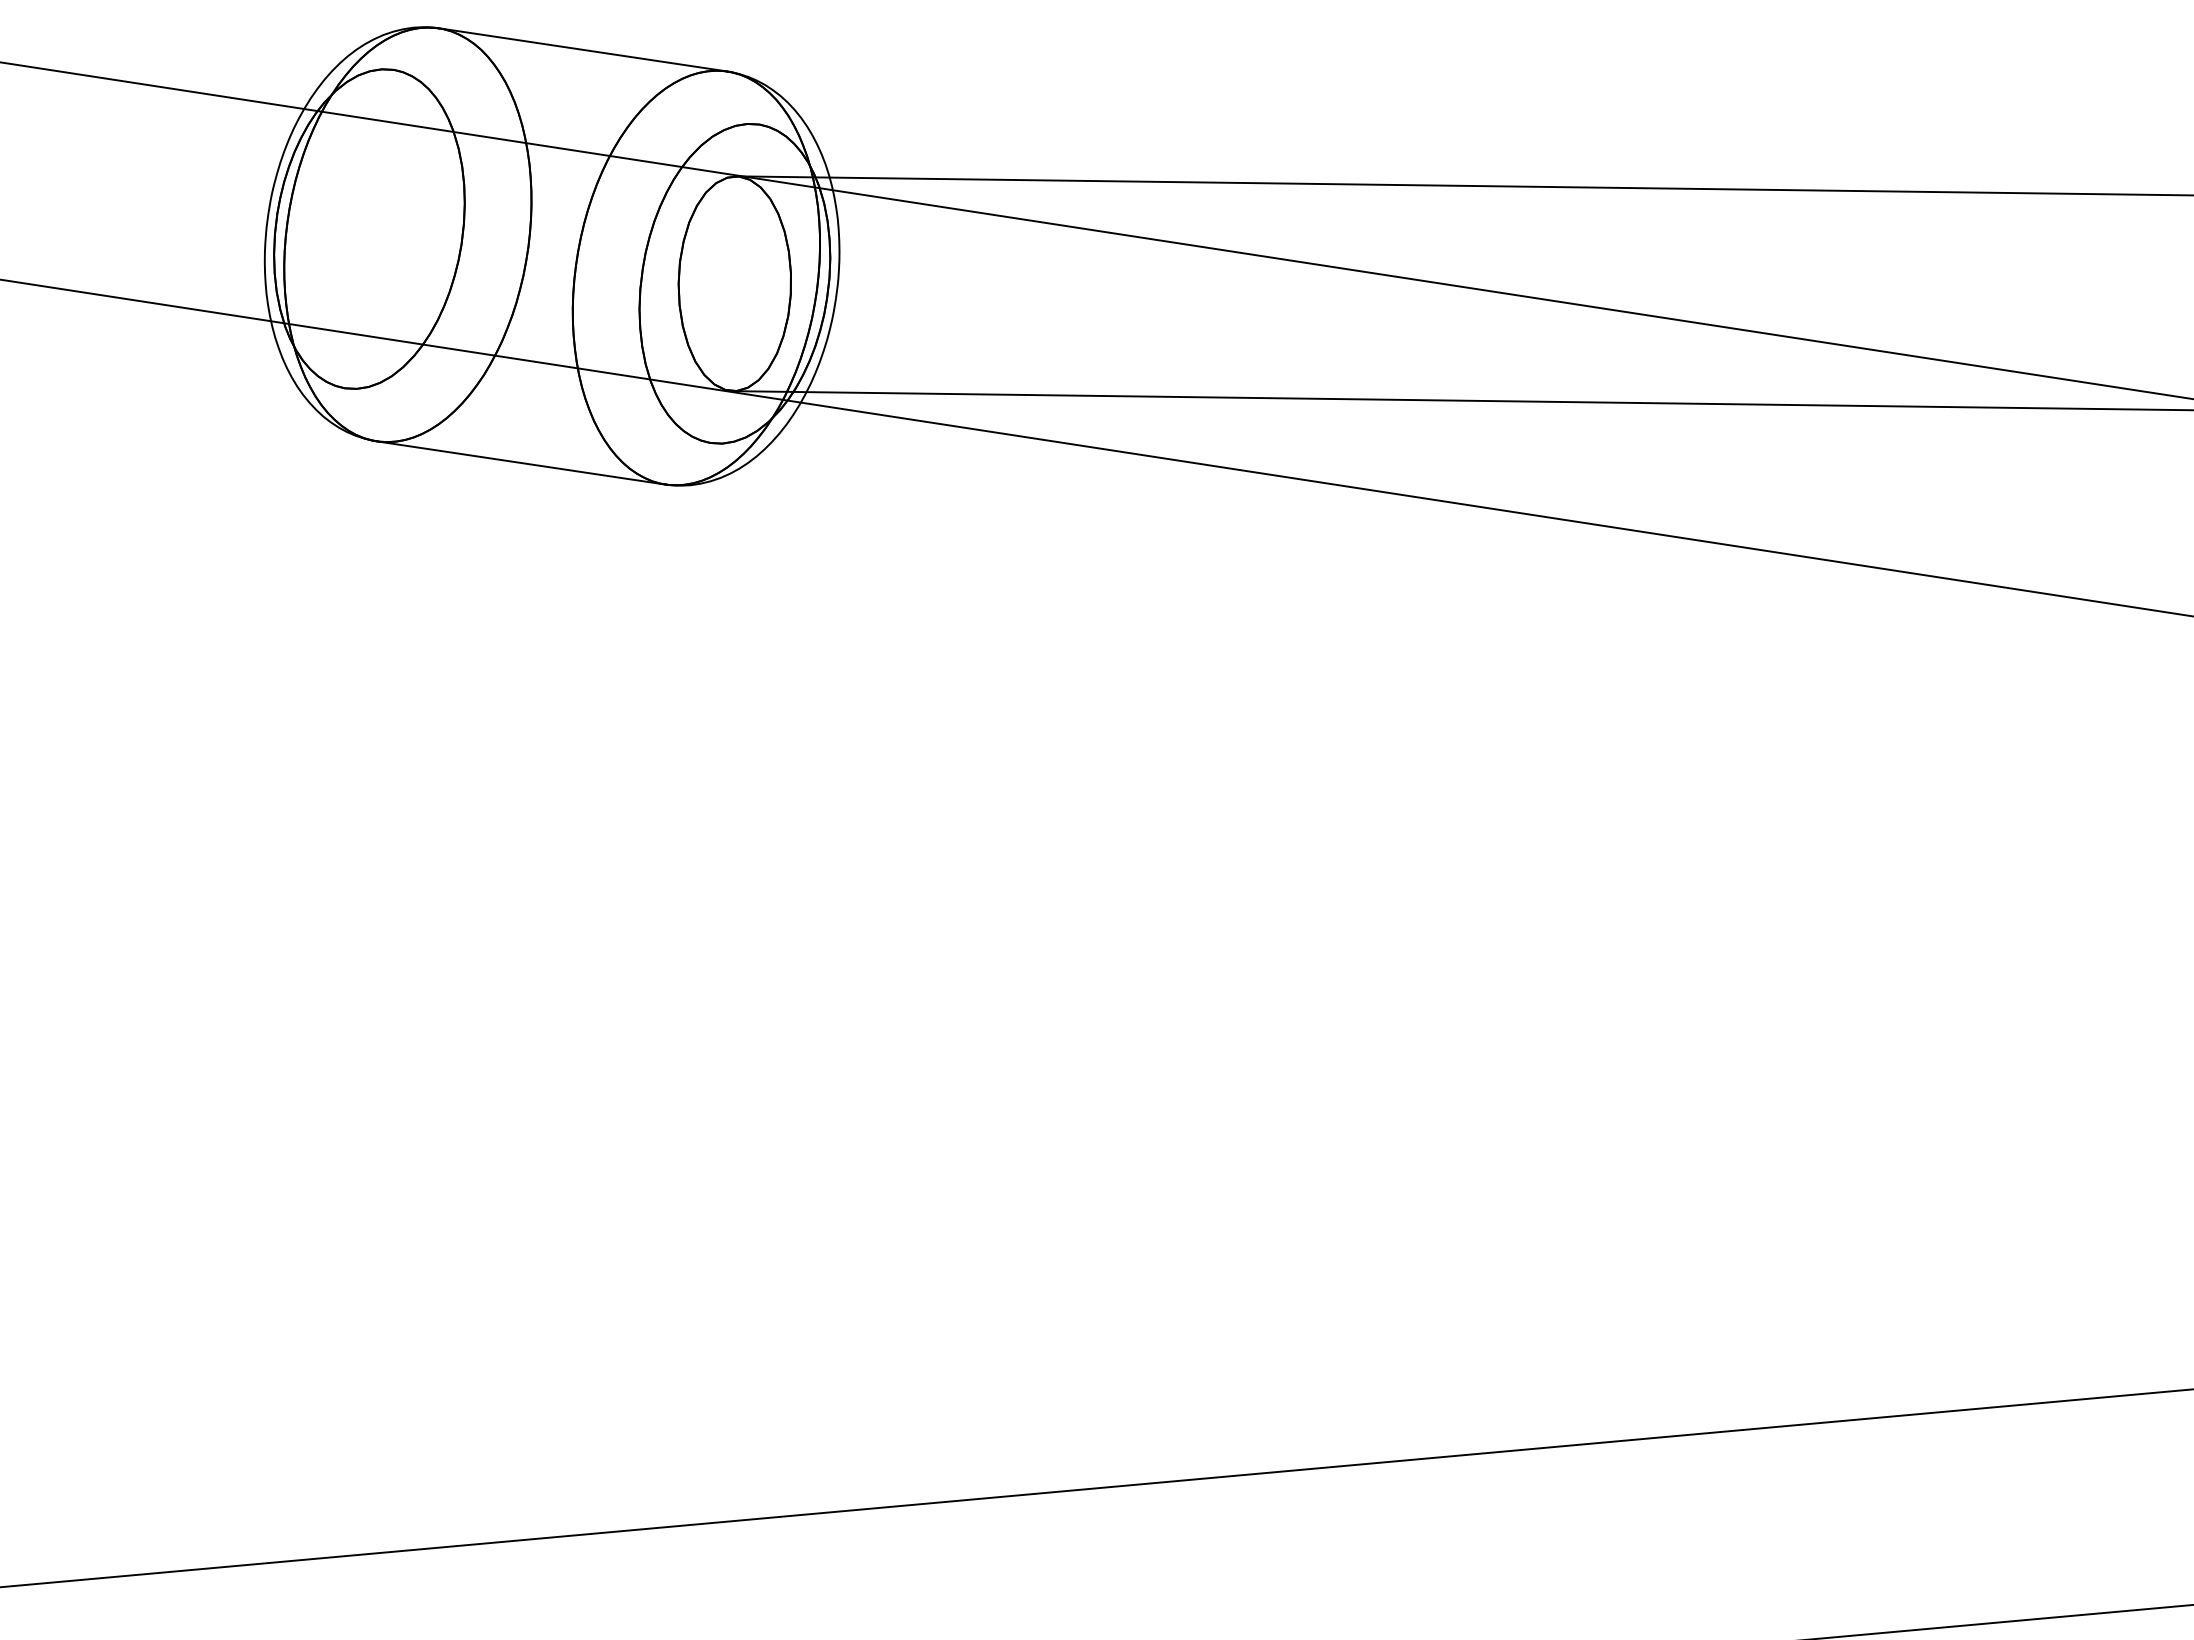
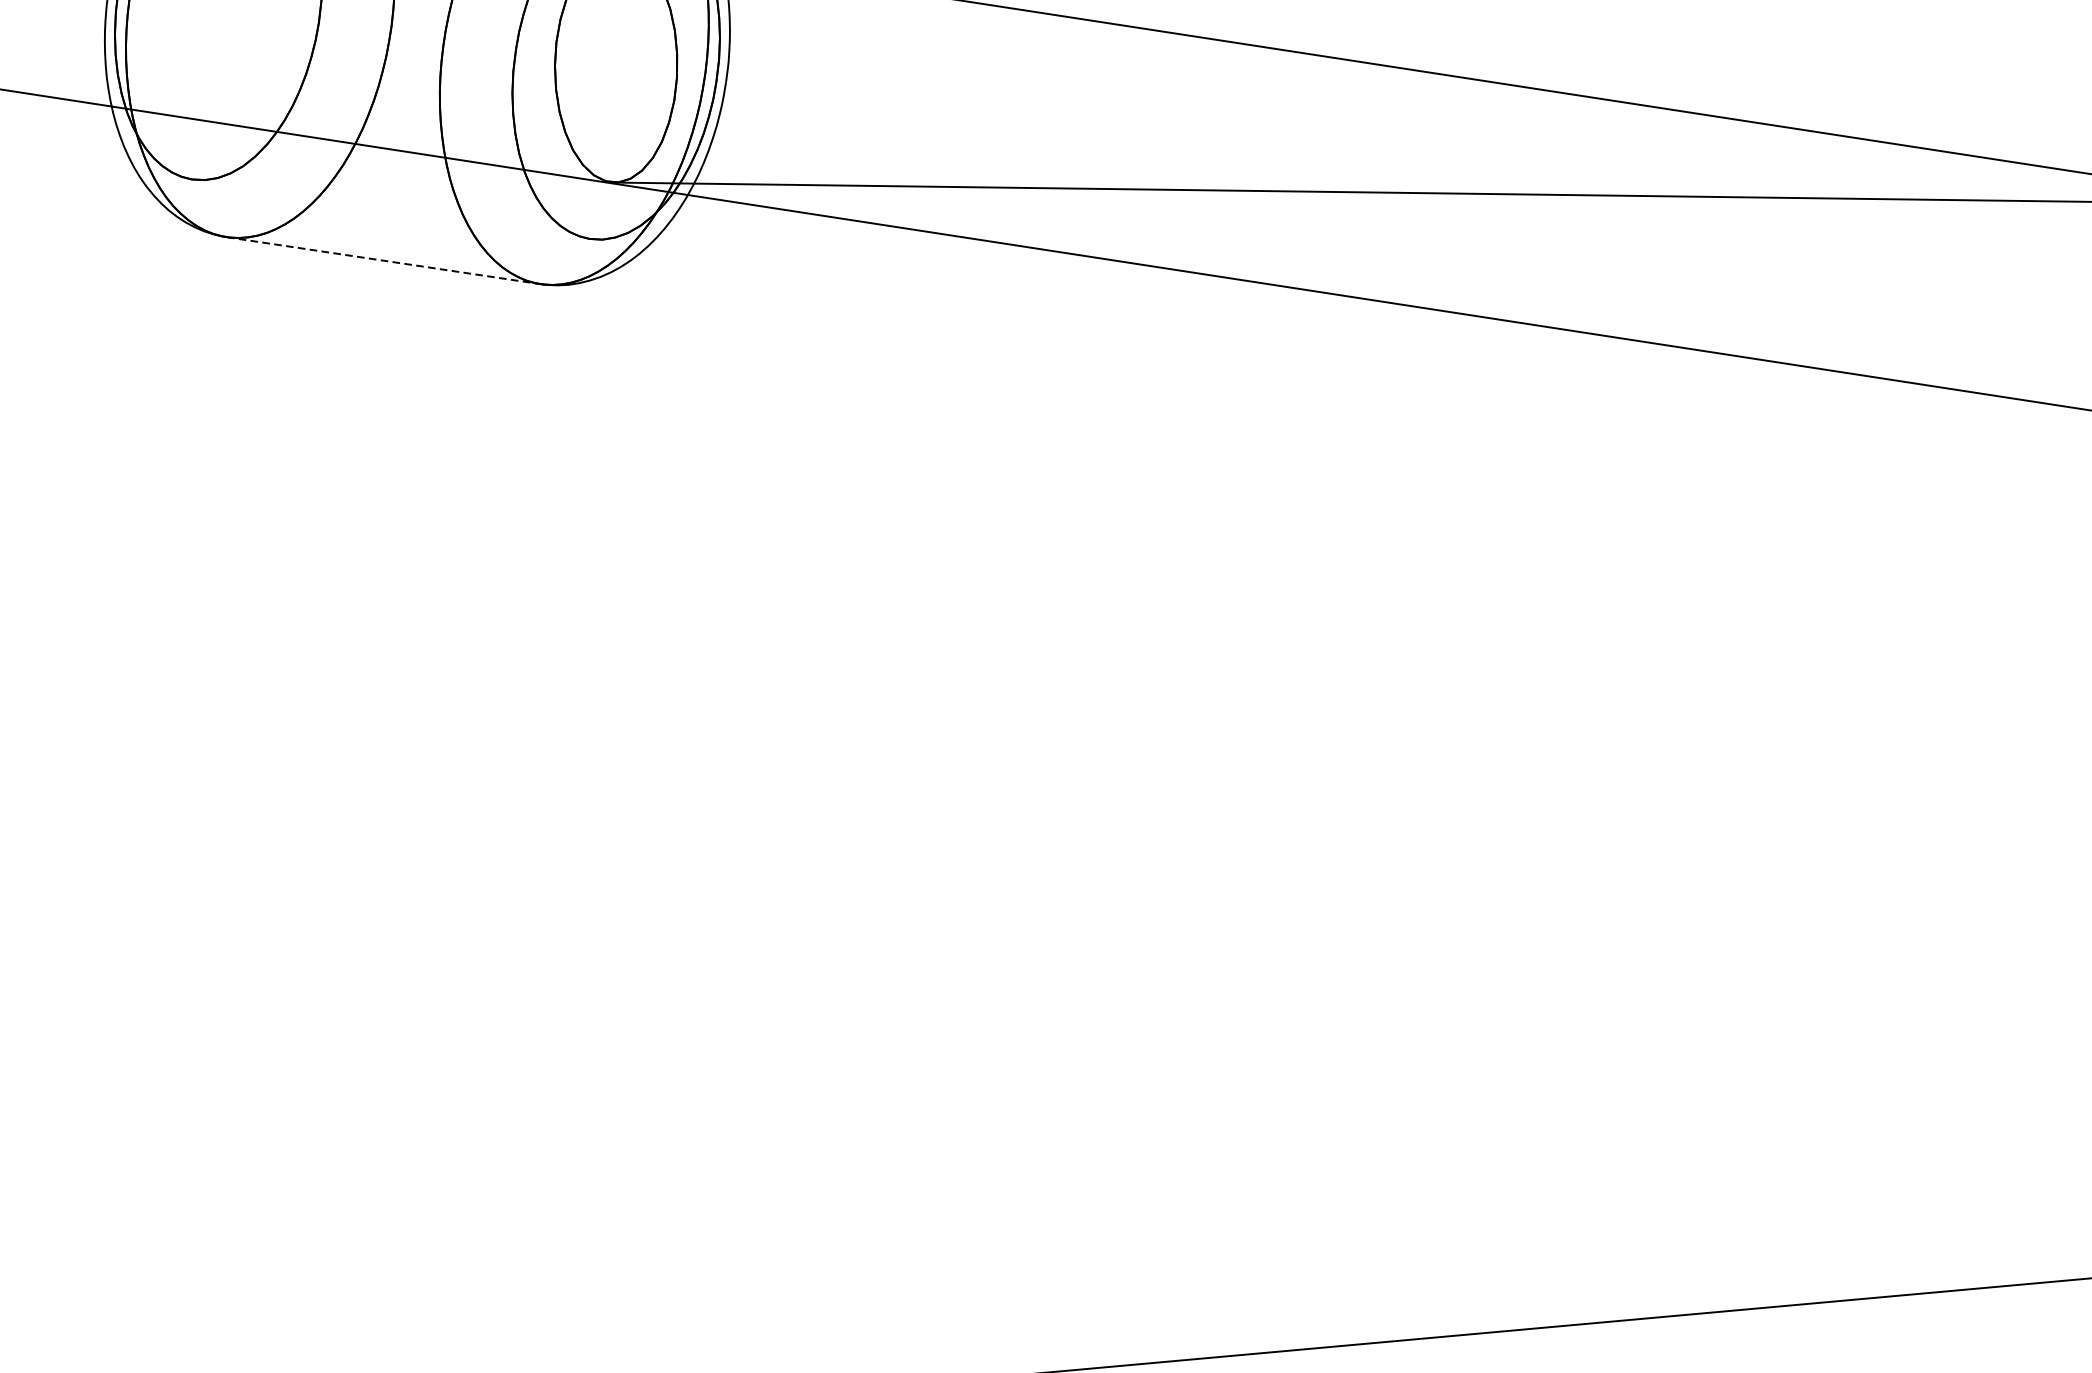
line: (521, 463) -> (384, 261), solid -> dashed

